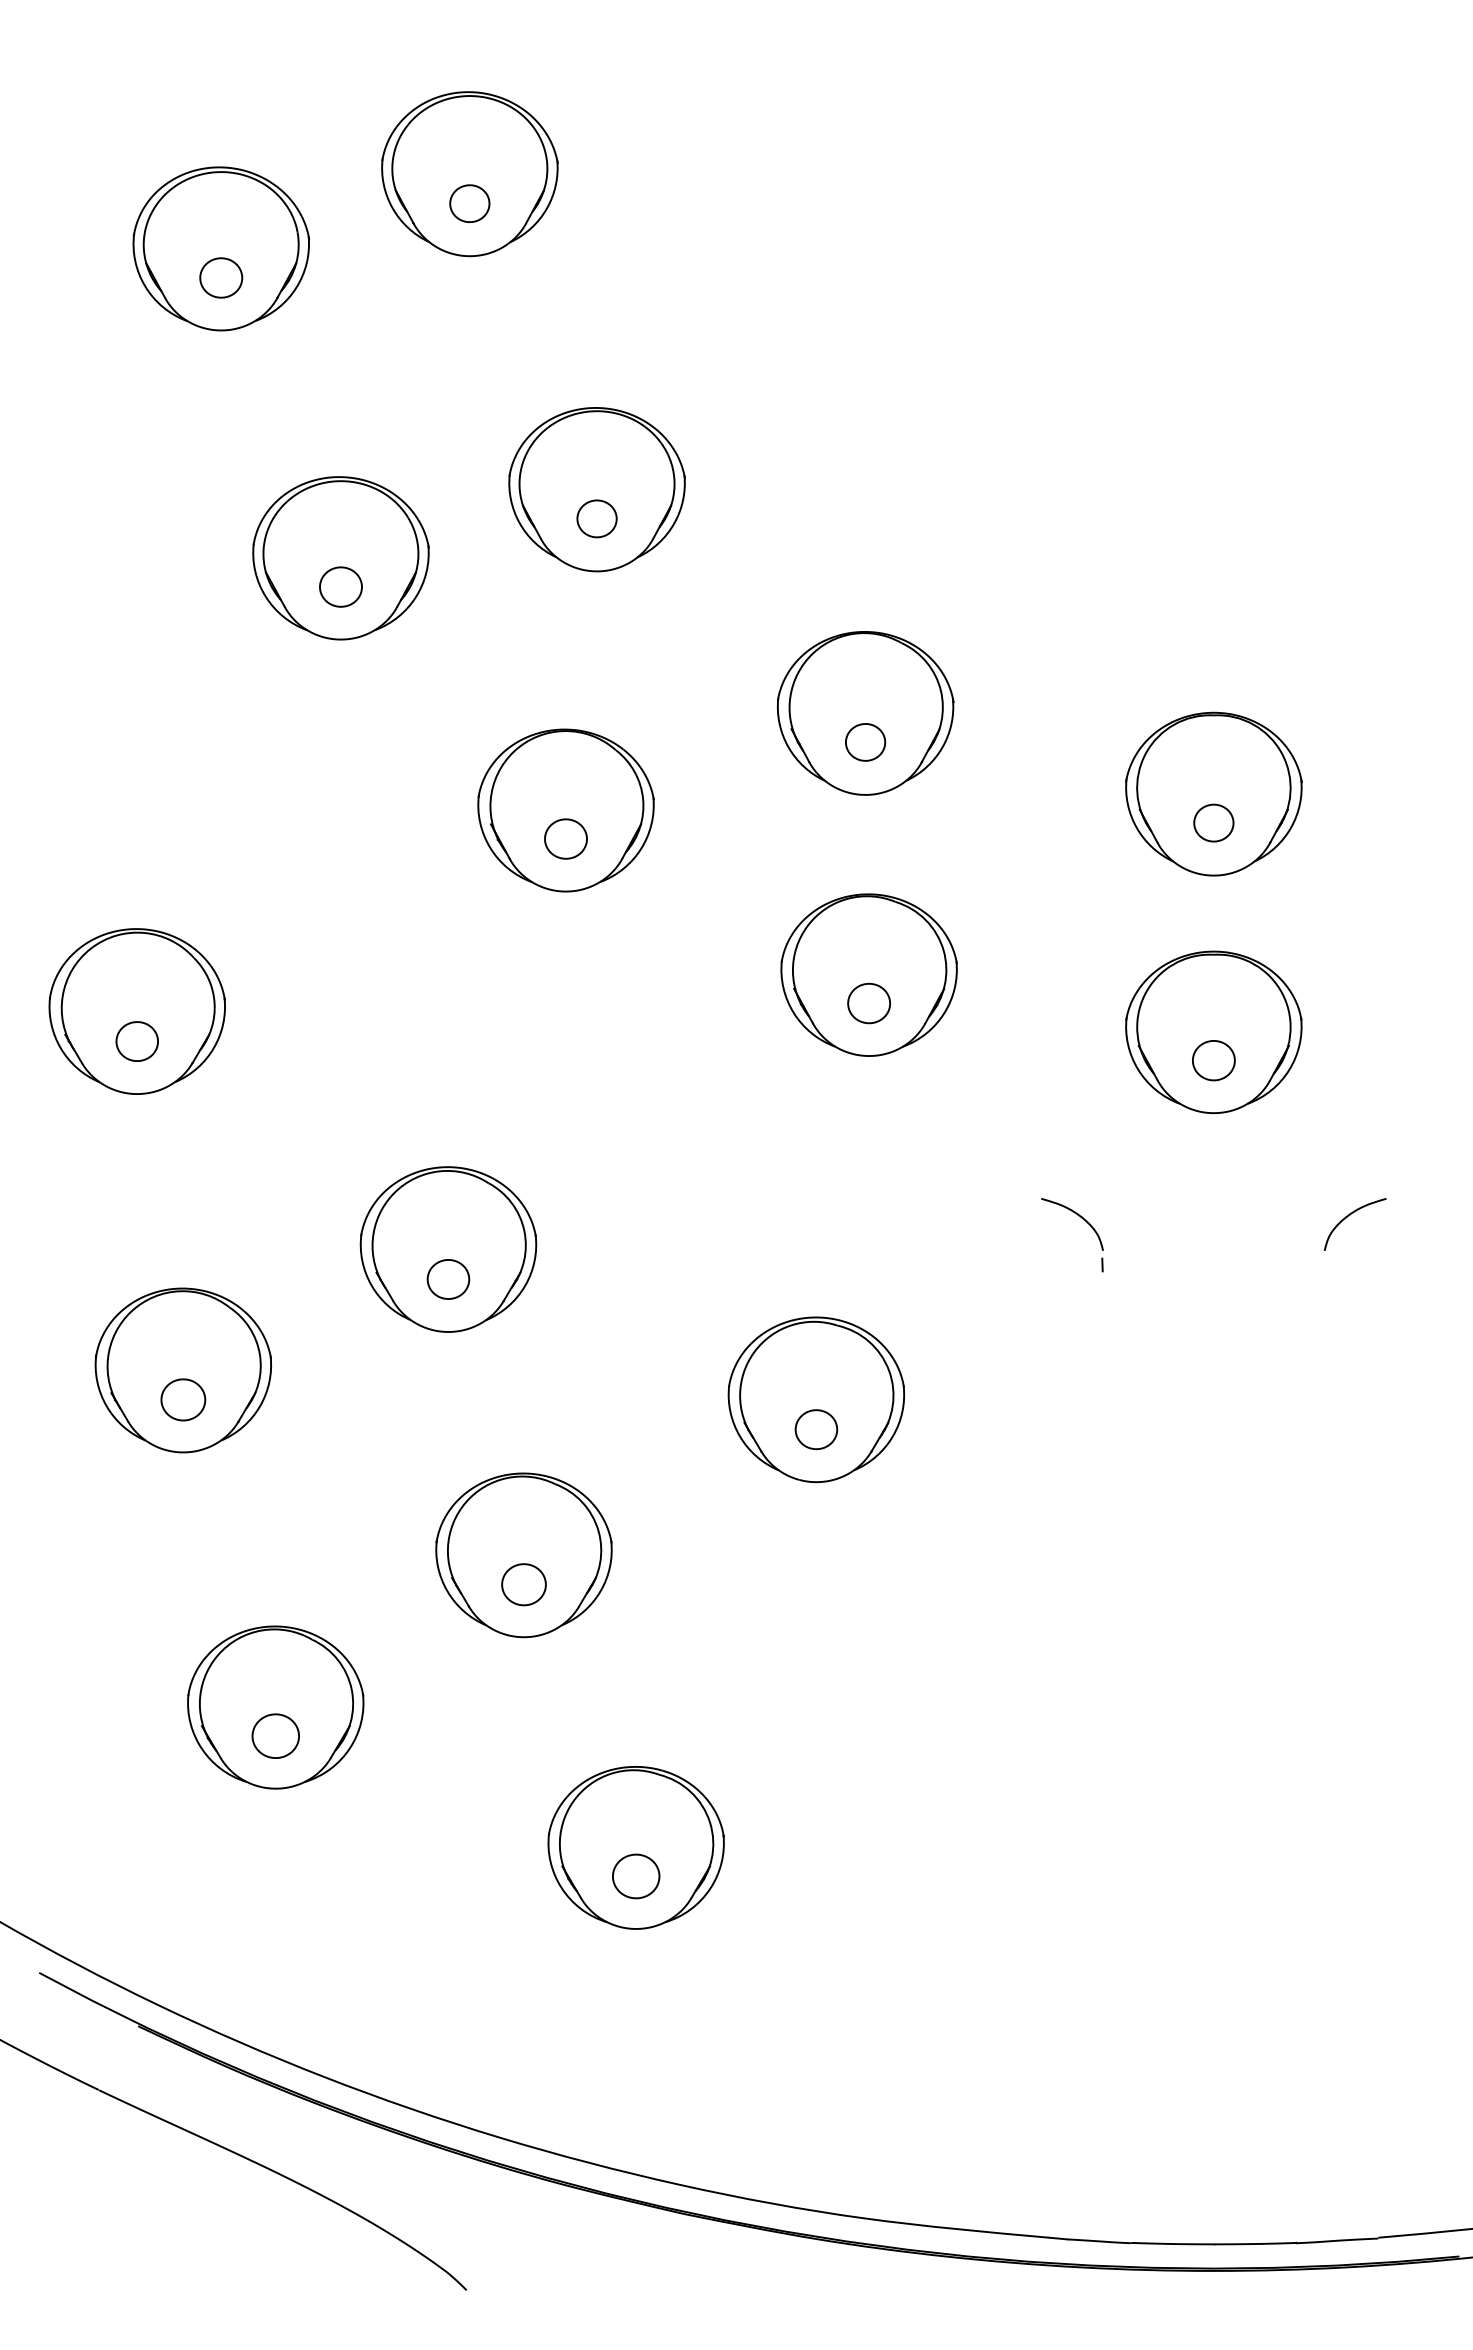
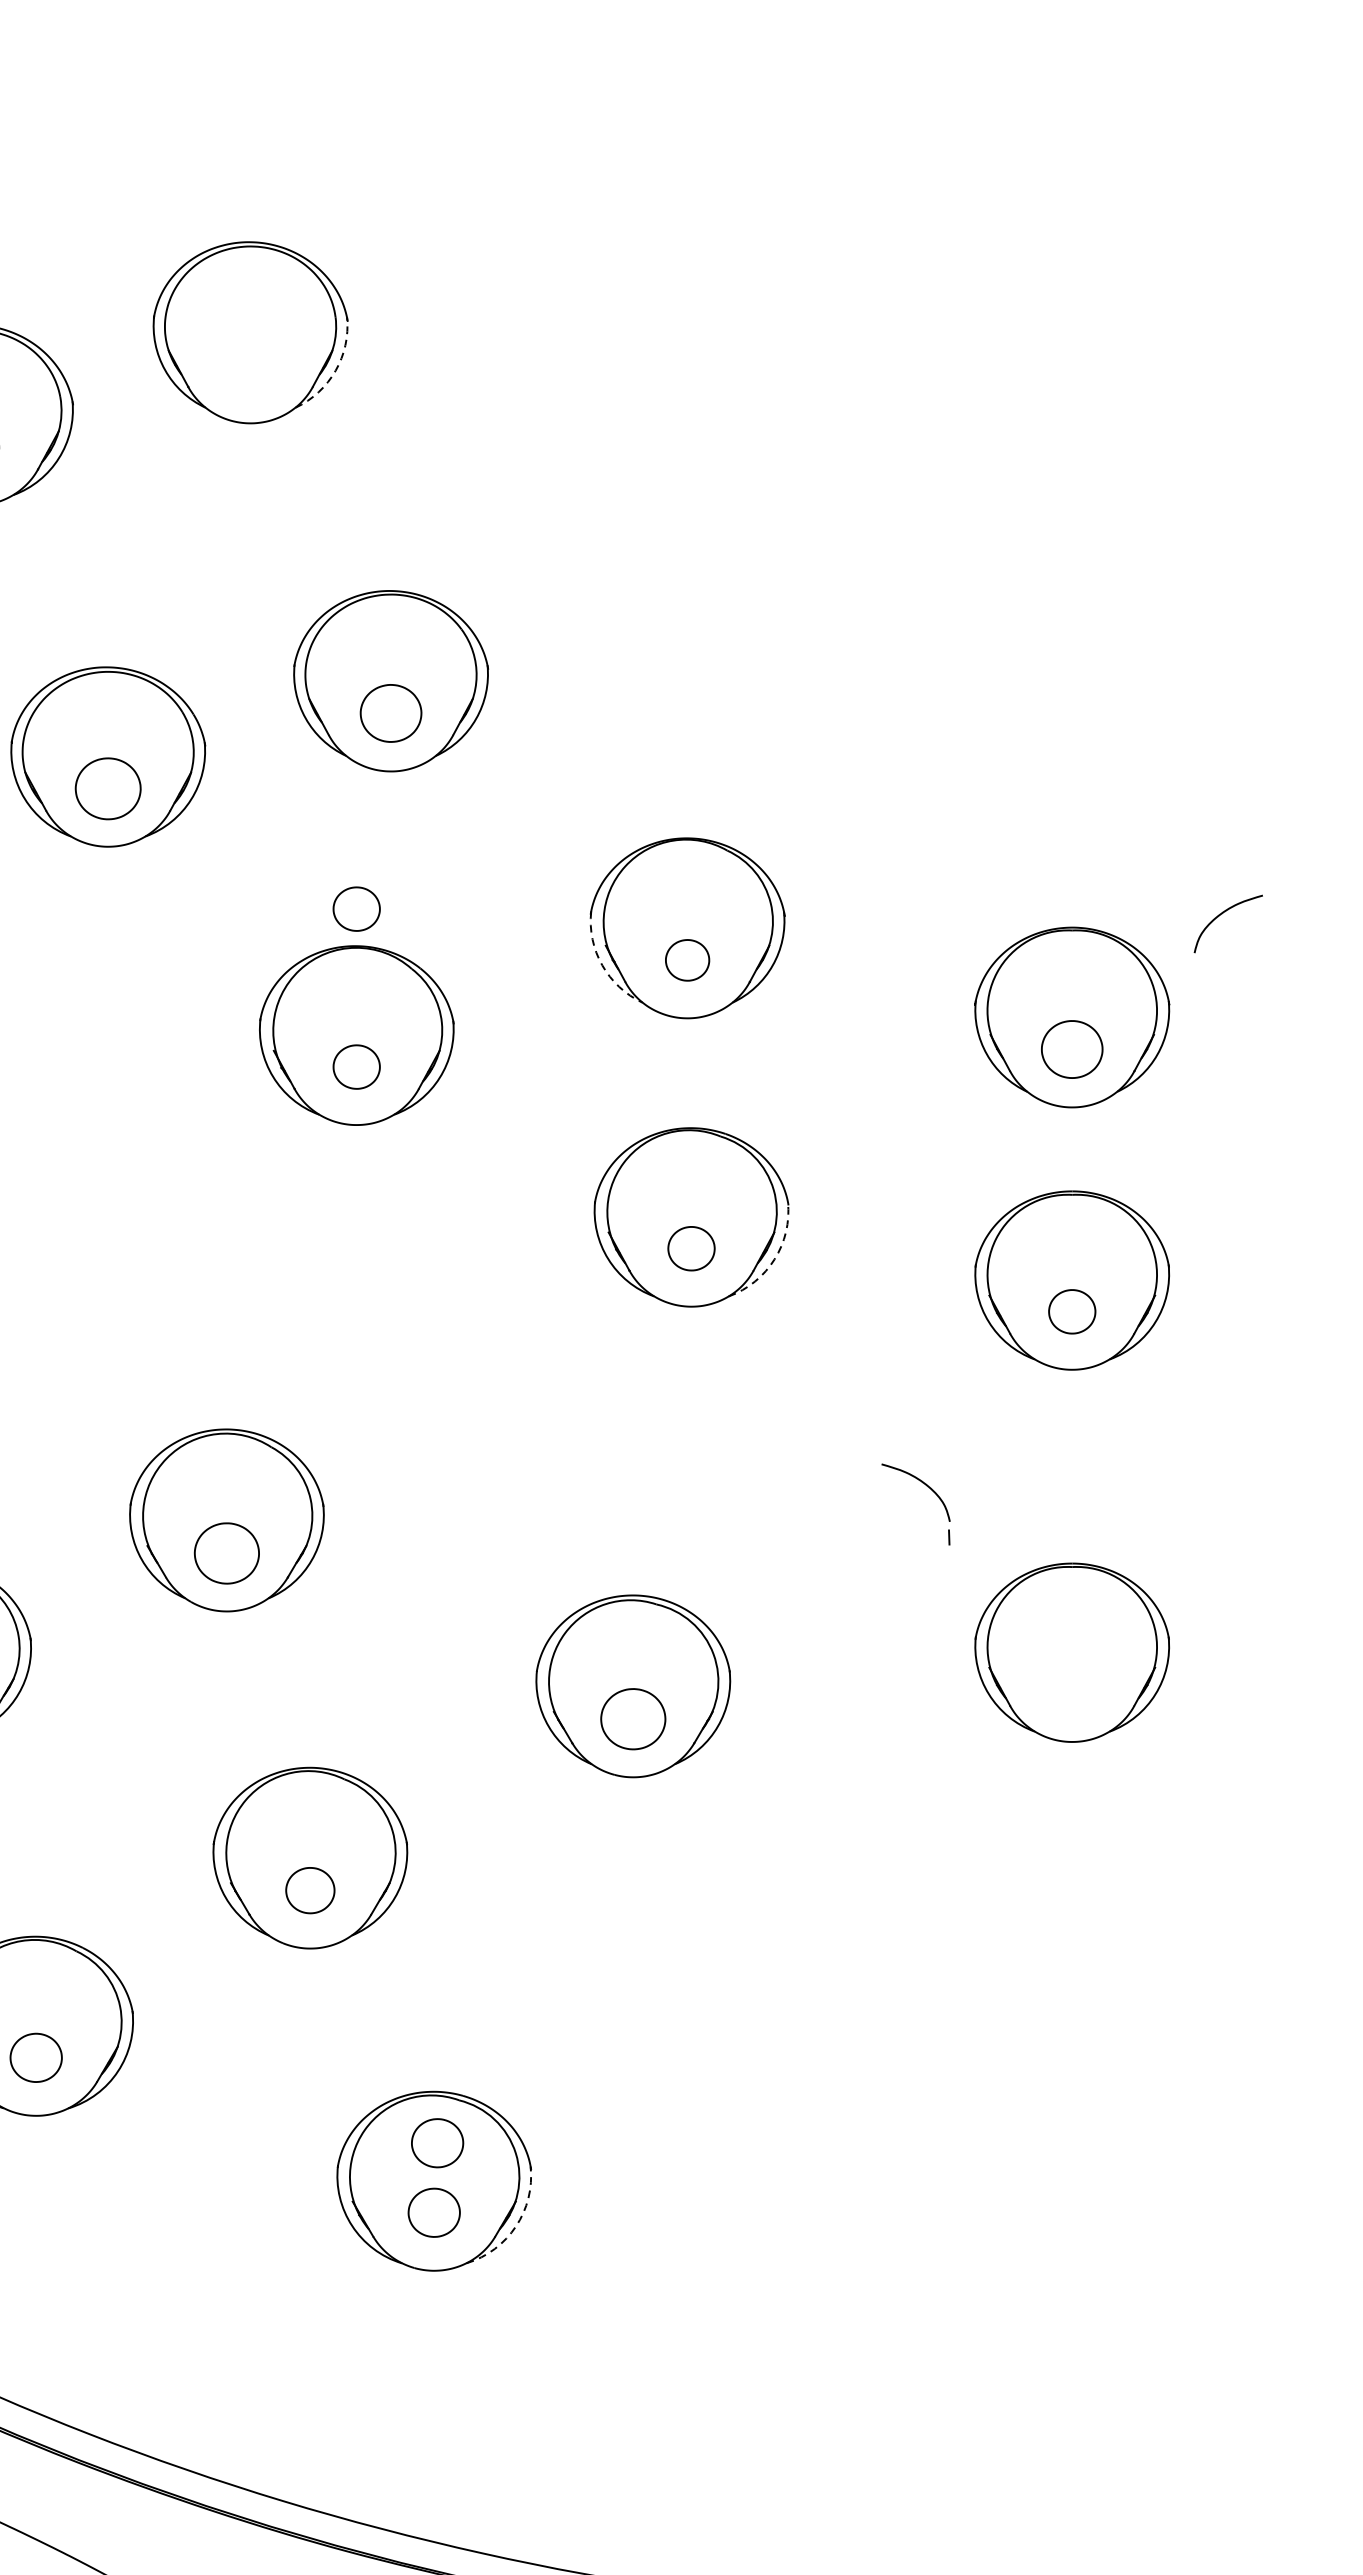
part: (469, 203) -> (250, 365), removed
arc: (546, 208) -> (335, 370), solid -> dashed
part: (596, 518) -> (390, 713), size x1.4
part: (340, 586) -> (107, 788), size x1.4
part: (565, 695) -> (356, 908), added
arc: (788, 746) -> (602, 964), solid -> dashed
part: (1213, 822) -> (1071, 1048), size x1.4
arc: (944, 1013) -> (774, 1259), solid -> dashed
curve: (1350, 1215) -> (1223, 914), moved
part: (448, 1279) -> (226, 1553), size x1.4
part: (1213, 1368) -> (1071, 1651), added
part: (816, 1429) -> (633, 1719), size x1.4
part: (639, 1813) -> (437, 2143), added
arc: (710, 1888) -> (516, 2226), solid -> dashed

